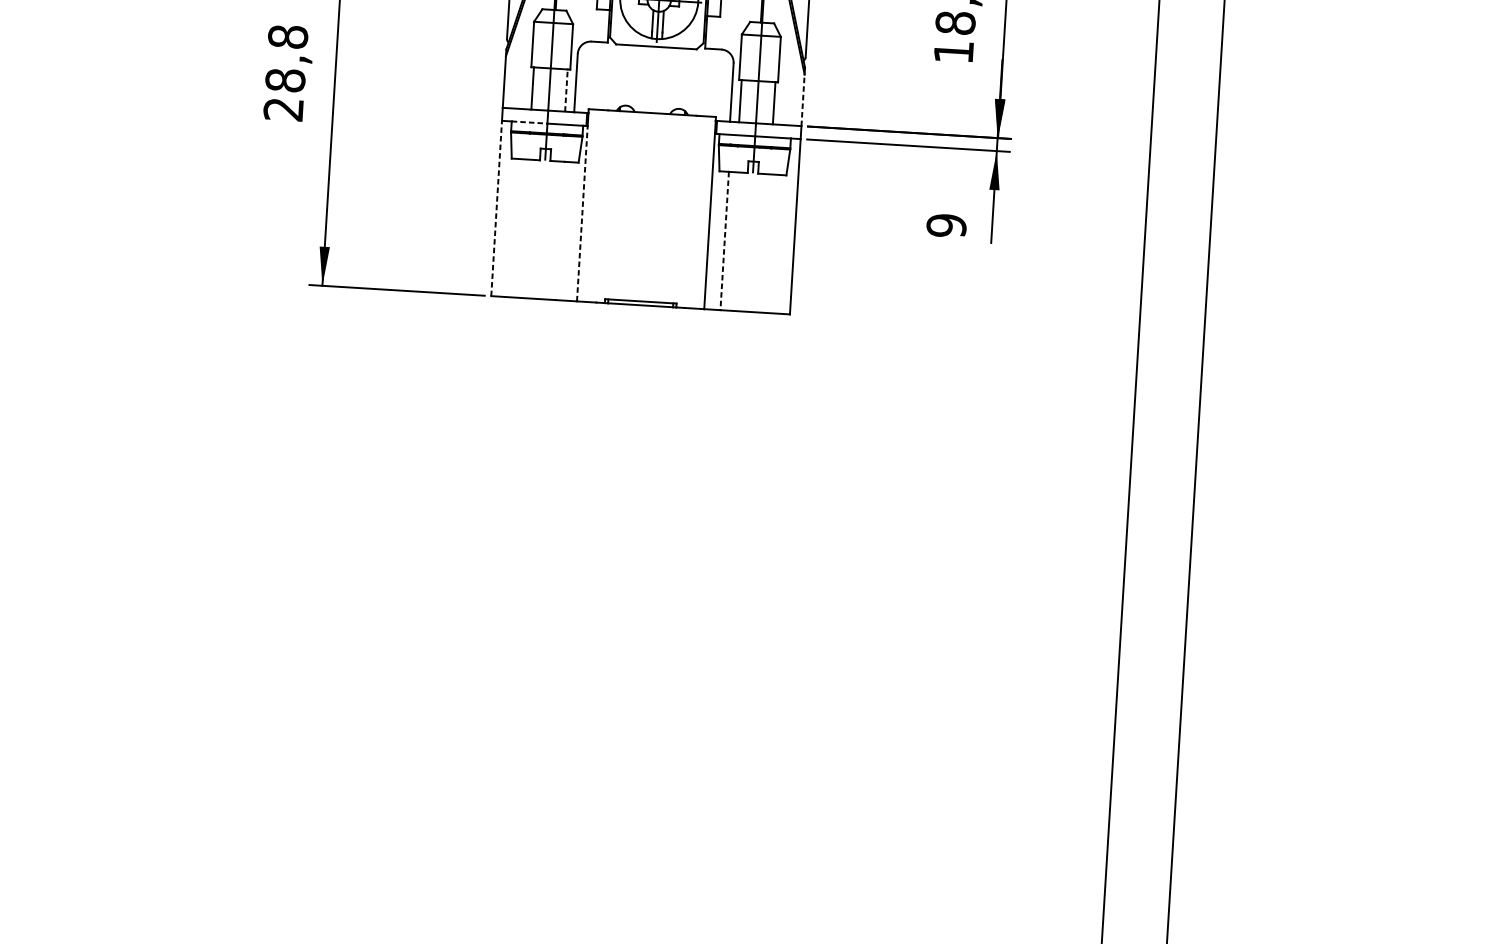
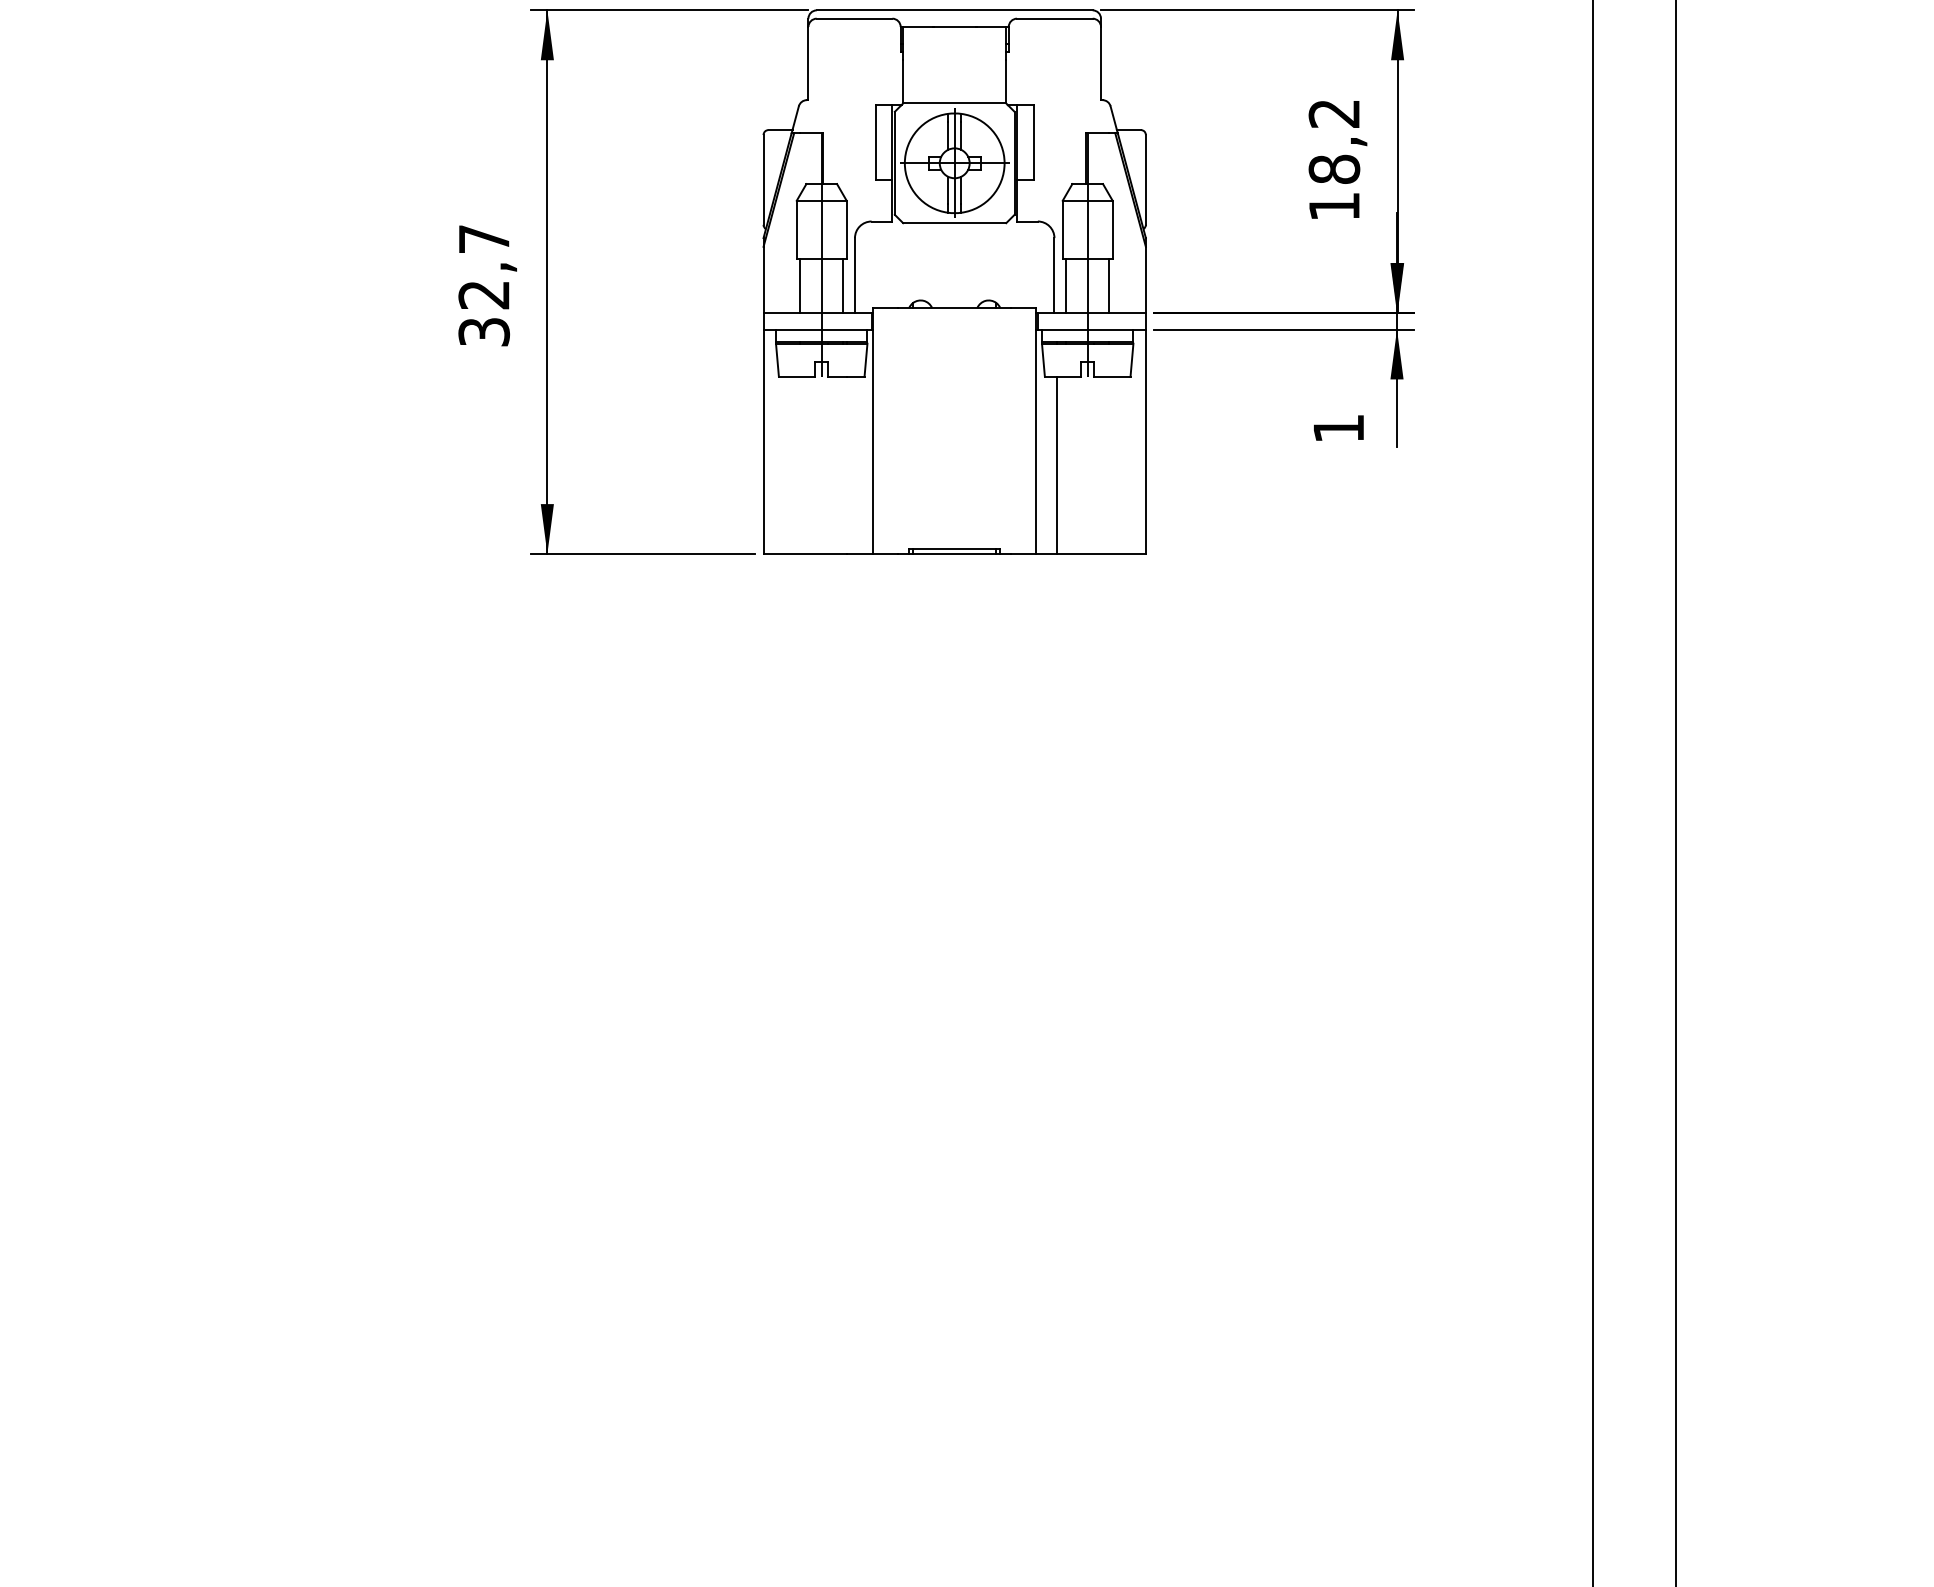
text: (286, 73) -> (484, 285), 28,8 -> 32,7
line: (566, 90) -> (843, 285), dashed -> solid
line: (802, 99) -> (1145, 279), dashed -> solid
line: (529, 122) -> (798, 329), dashed -> solid
line: (496, 208) -> (763, 441), dashed -> solid
line: (582, 213) -> (873, 441), dashed -> solid
text: (946, 225) -> (1338, 428), 9 -> 1
line: (724, 241) -> (1056, 465), dashed -> solid

